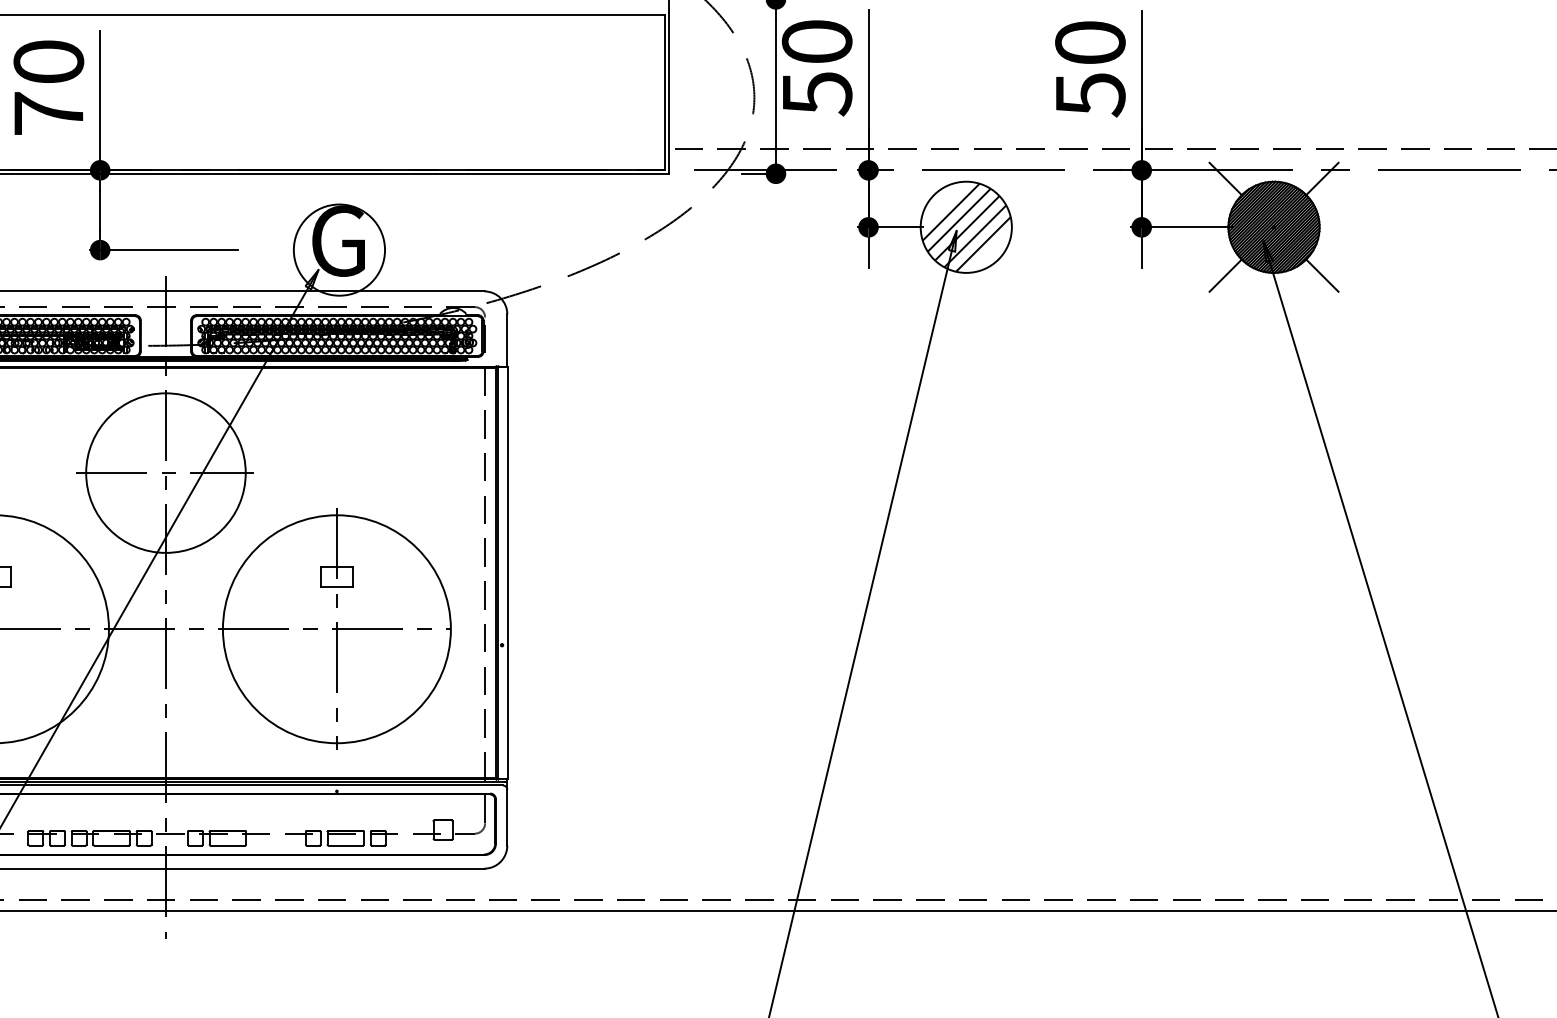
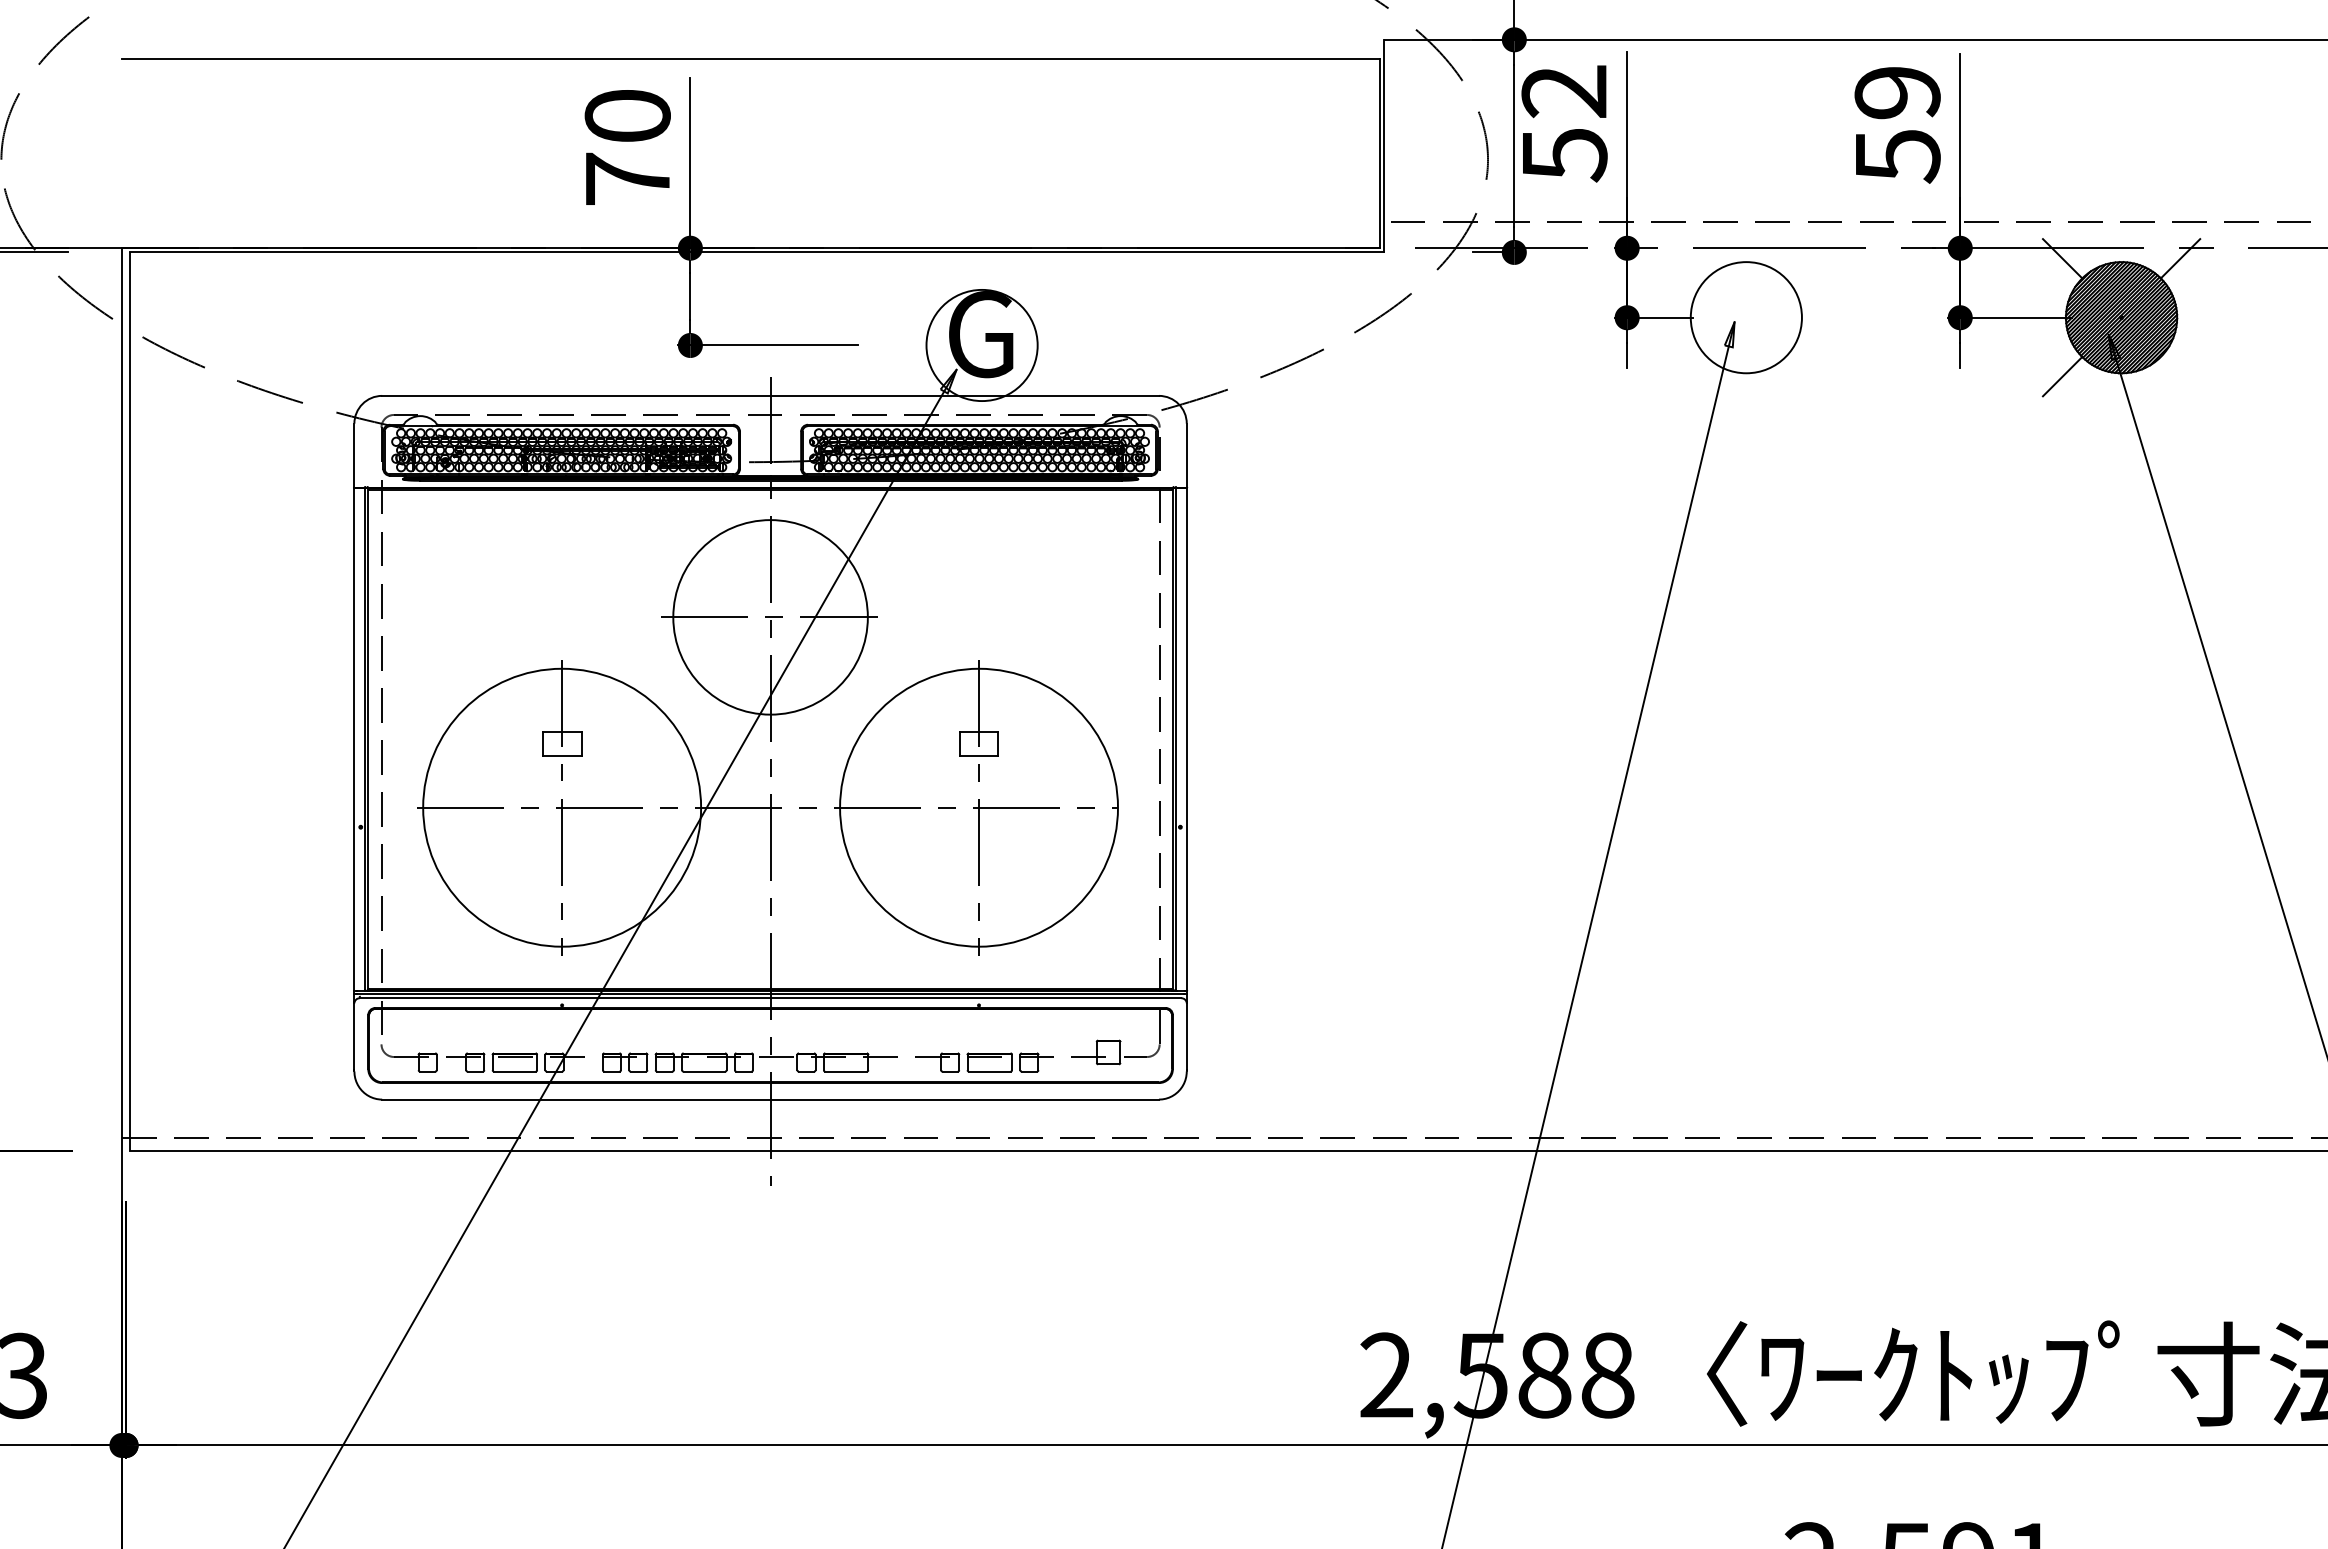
text: (817, 41) -> (1564, 91), 50 -> 52
text: (1090, 42) -> (1897, 92), 50 -> 59
hatch: (966, 227) -> (1746, 317), removed
line: (1322, 275) -> (2180, 376), removed

